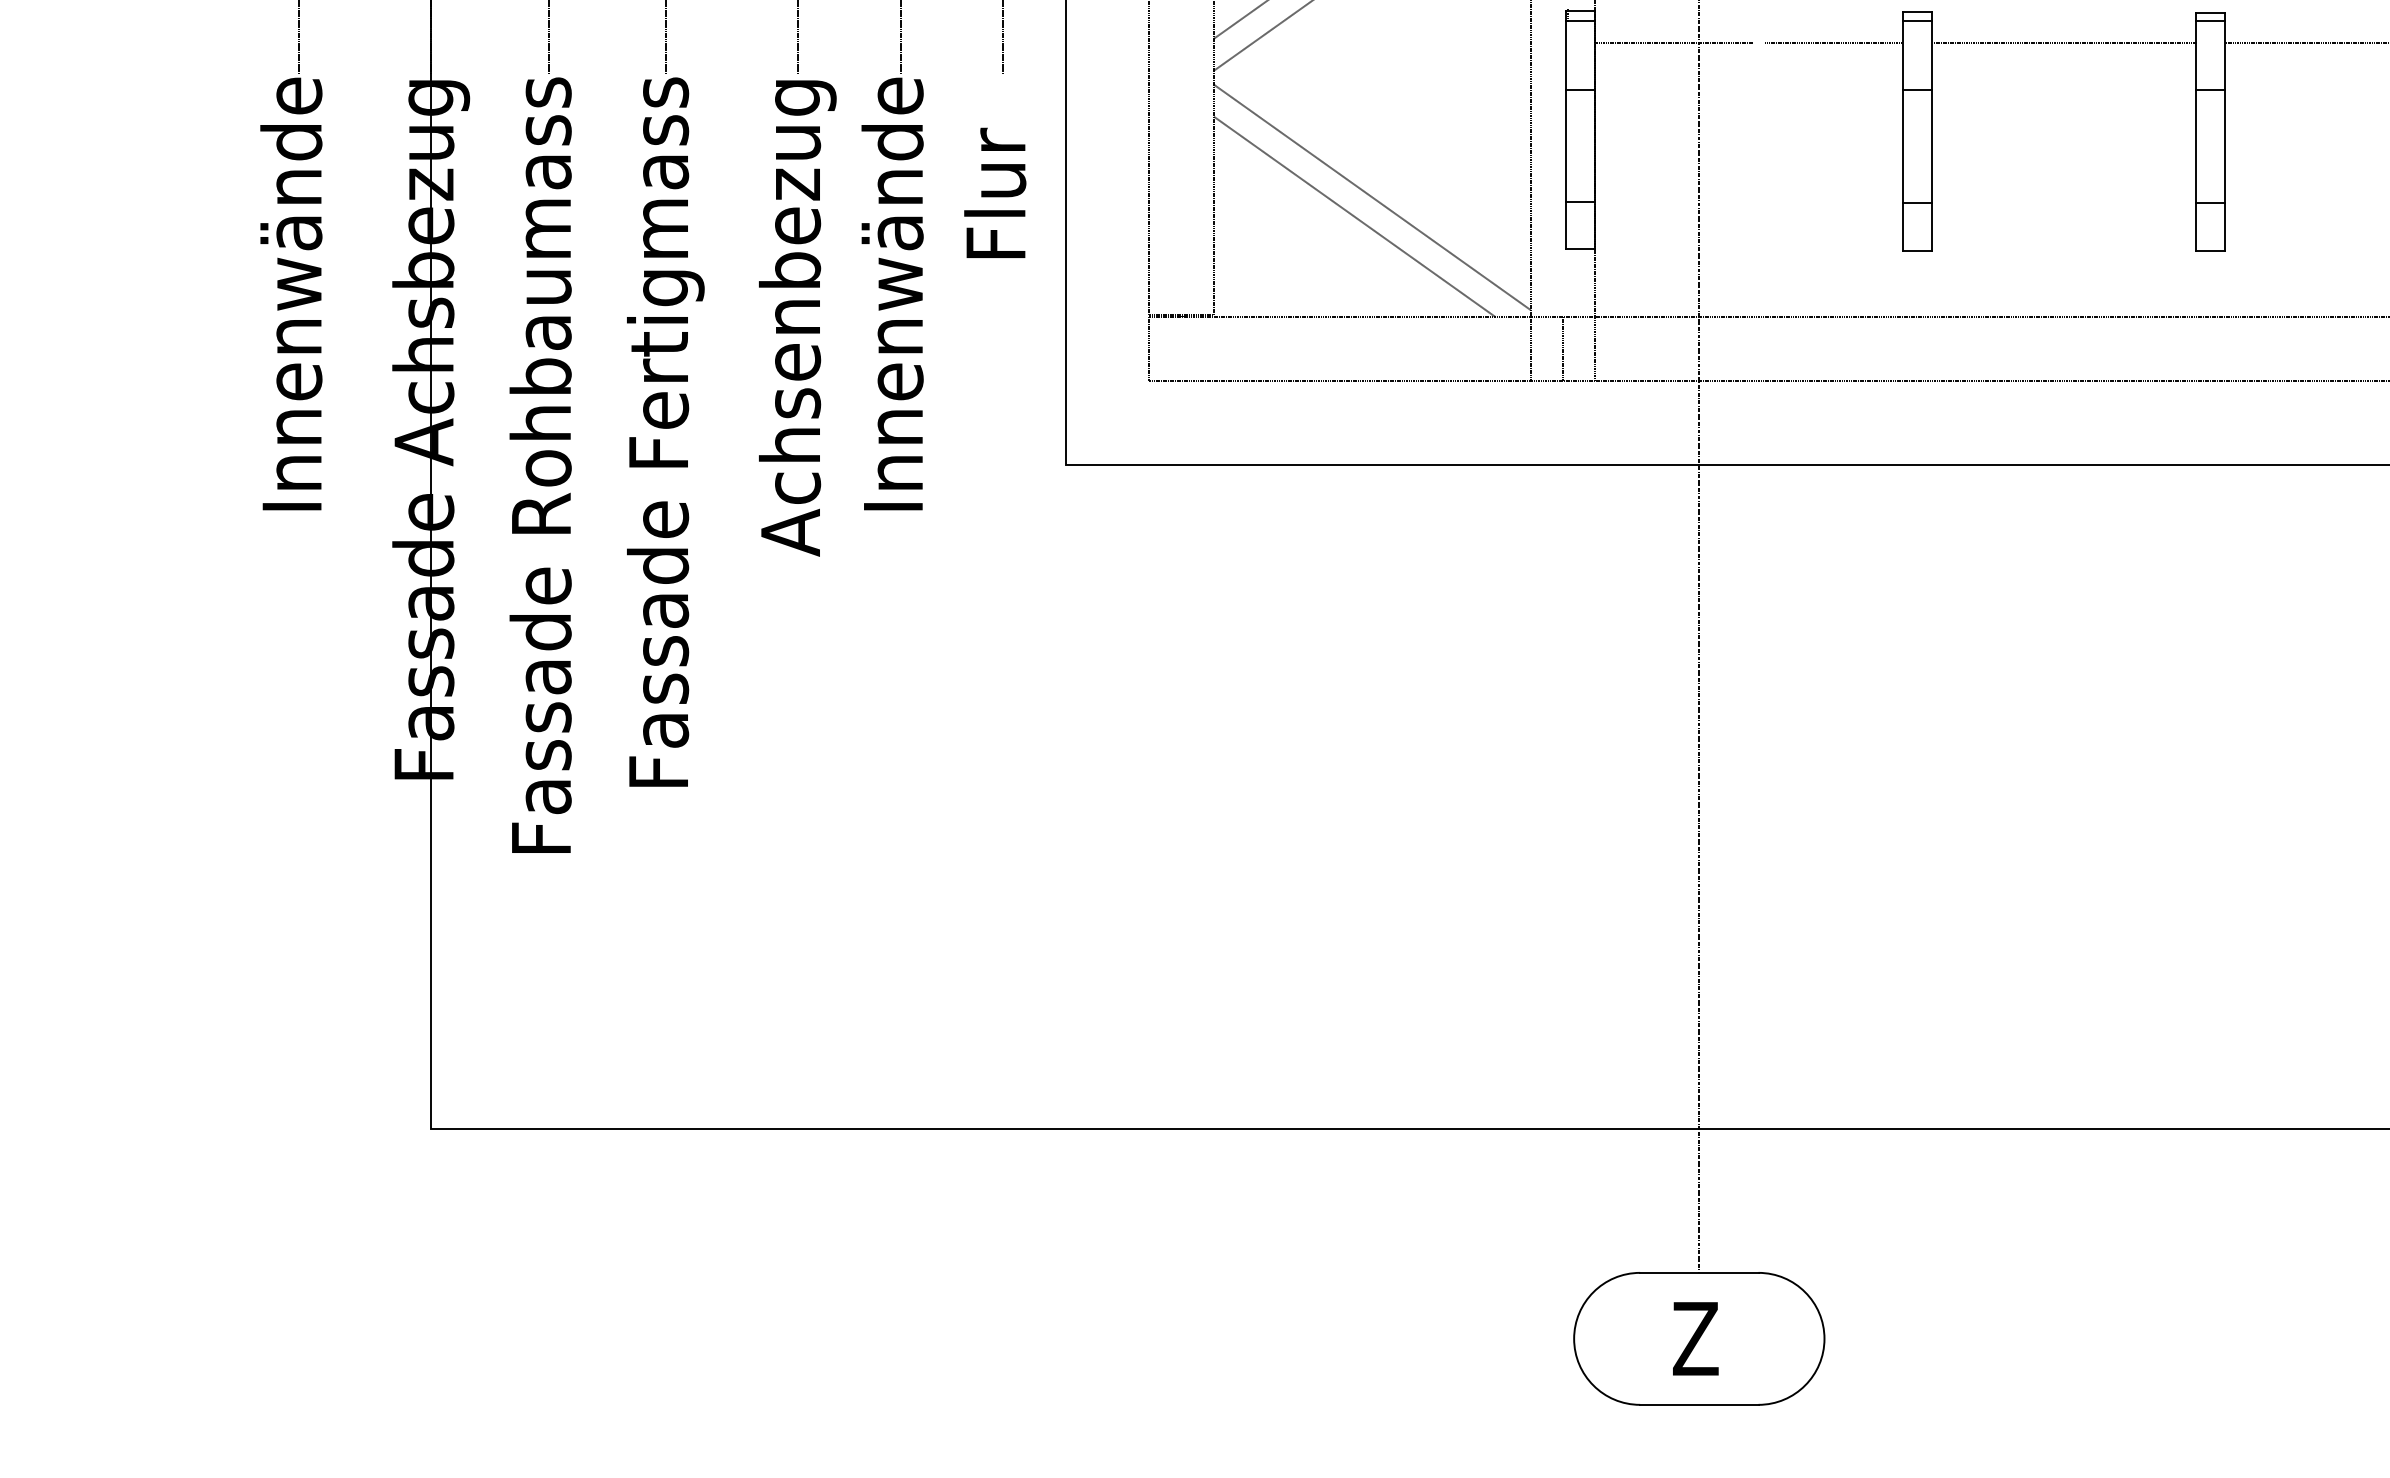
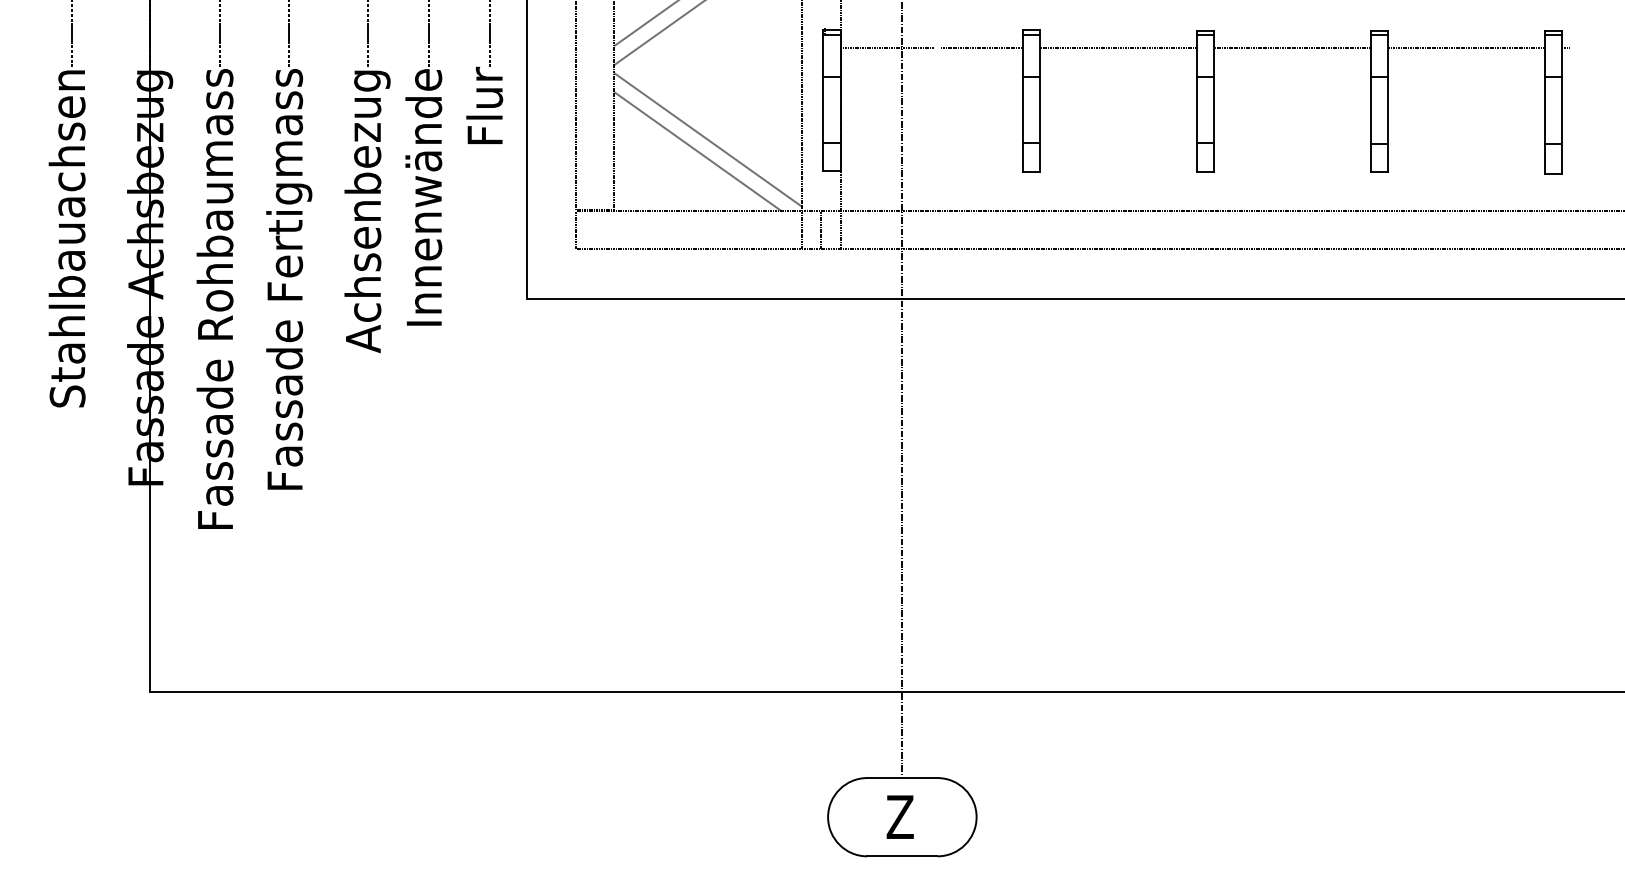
text: (994, 191) -> (484, 104), moved
text: (290, 363) -> (66, 238), Innenwände -> Stahlbauachsen

